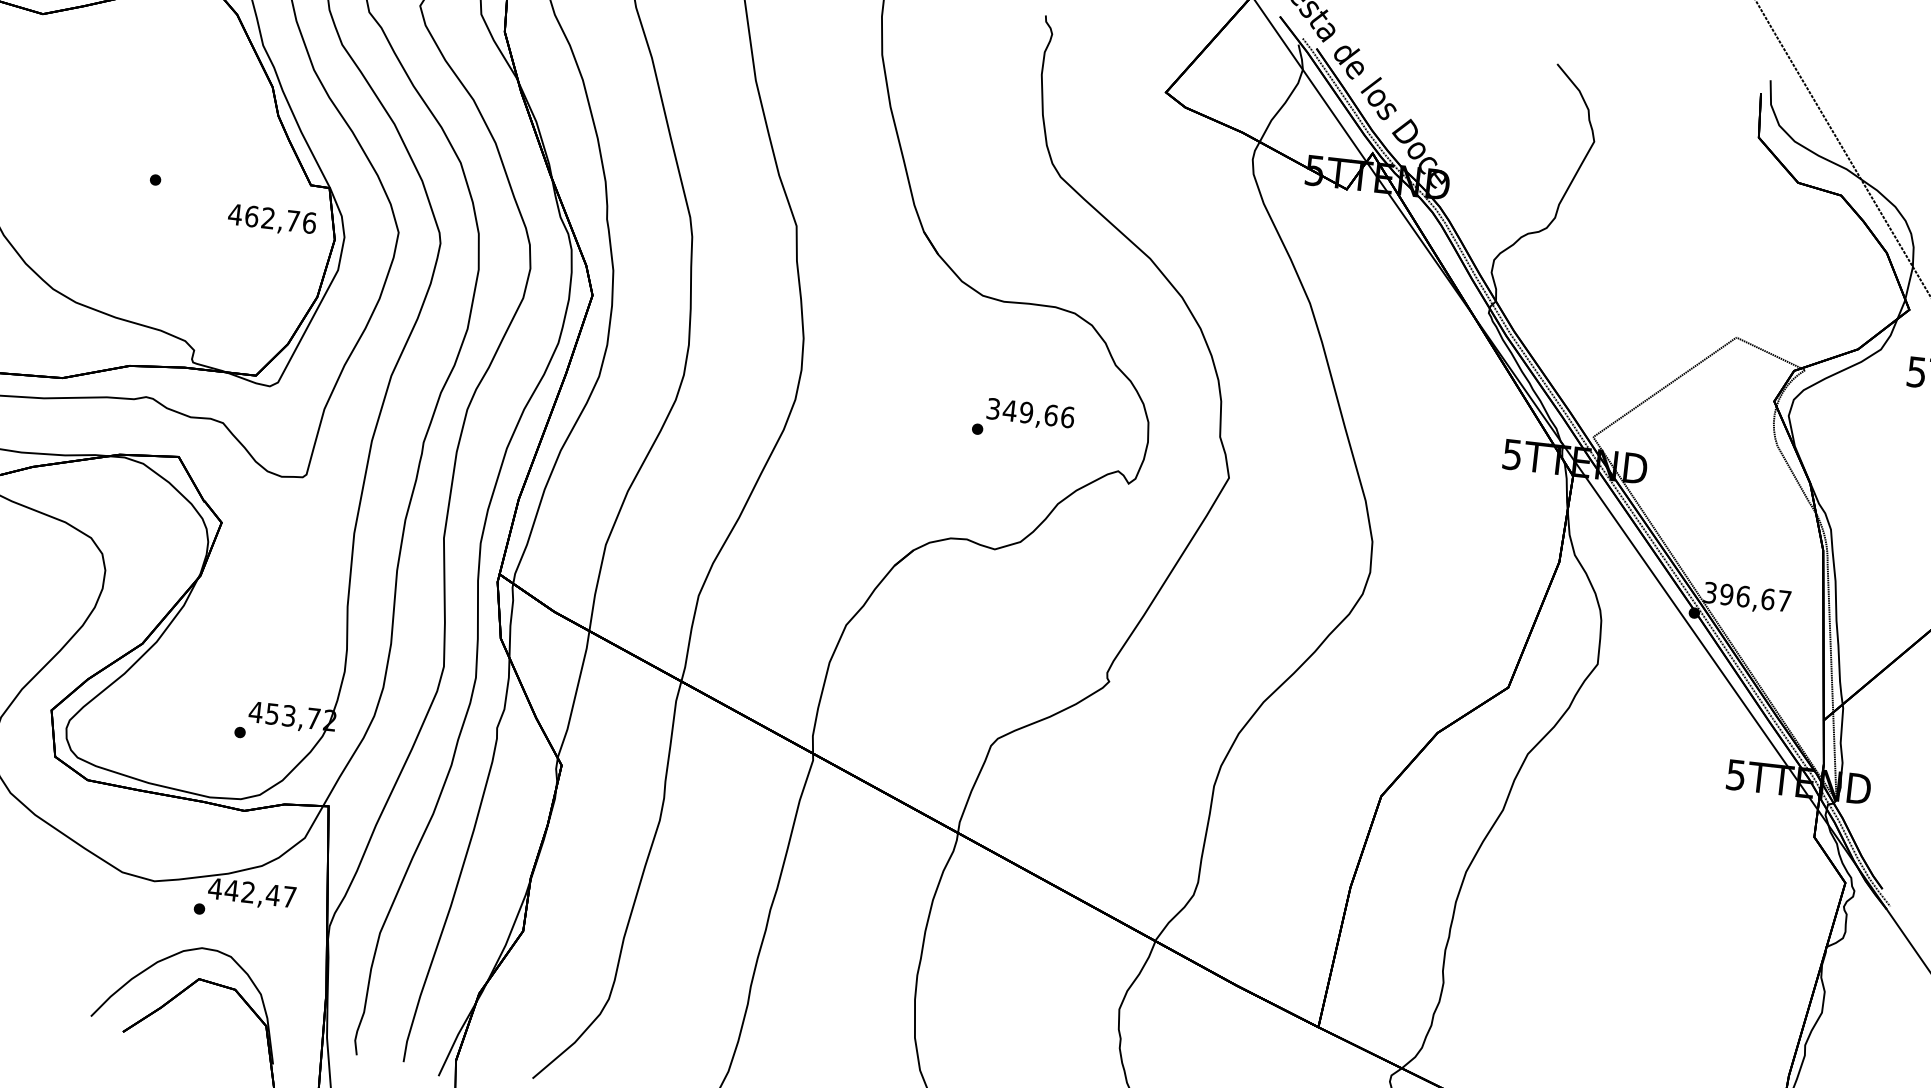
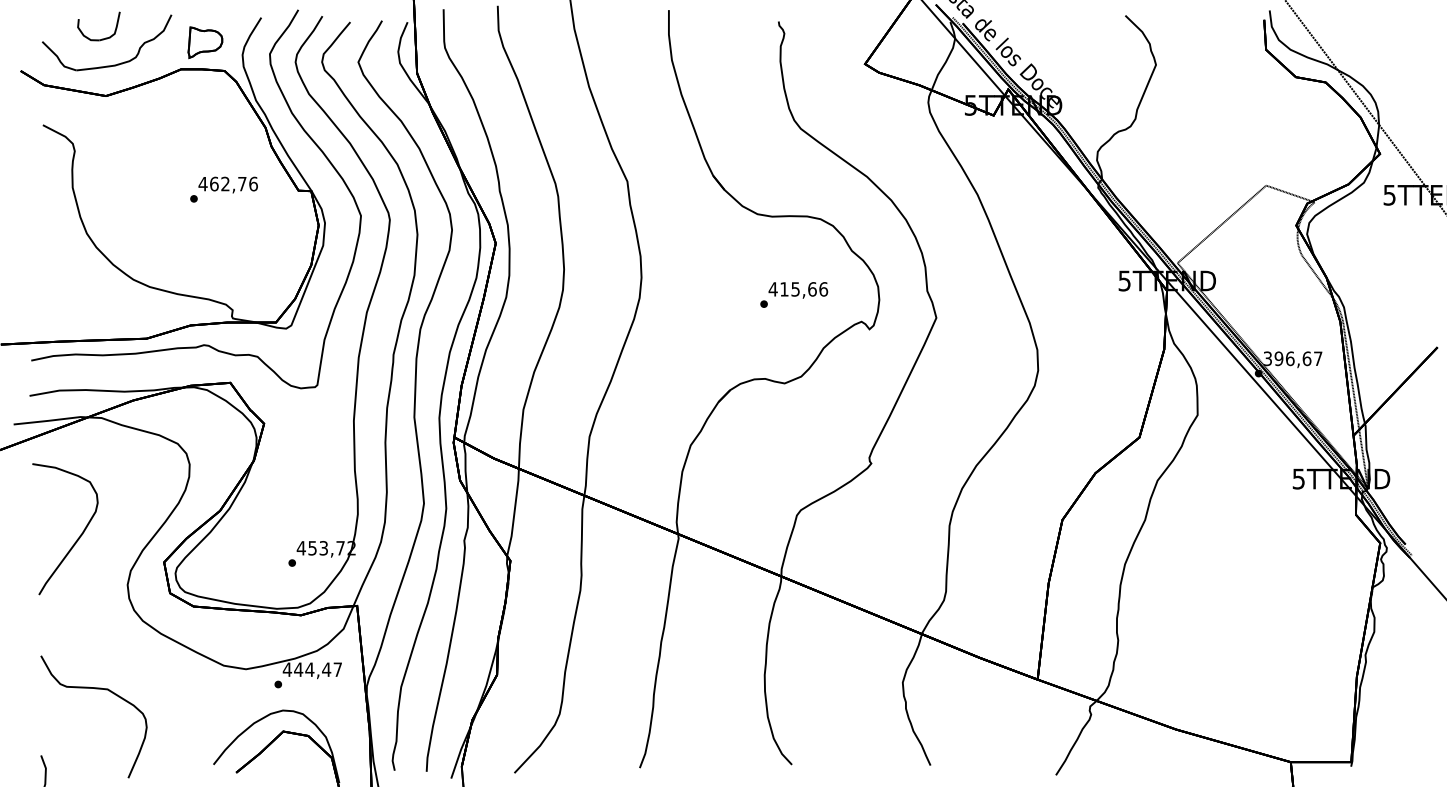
text: (271, 219) -> (227, 184), moved
text: (1008, 410) -> (783, 289), 349,66 -> 415,66
text: (247, 892) -> (309, 669), 442,47 -> 444,47

